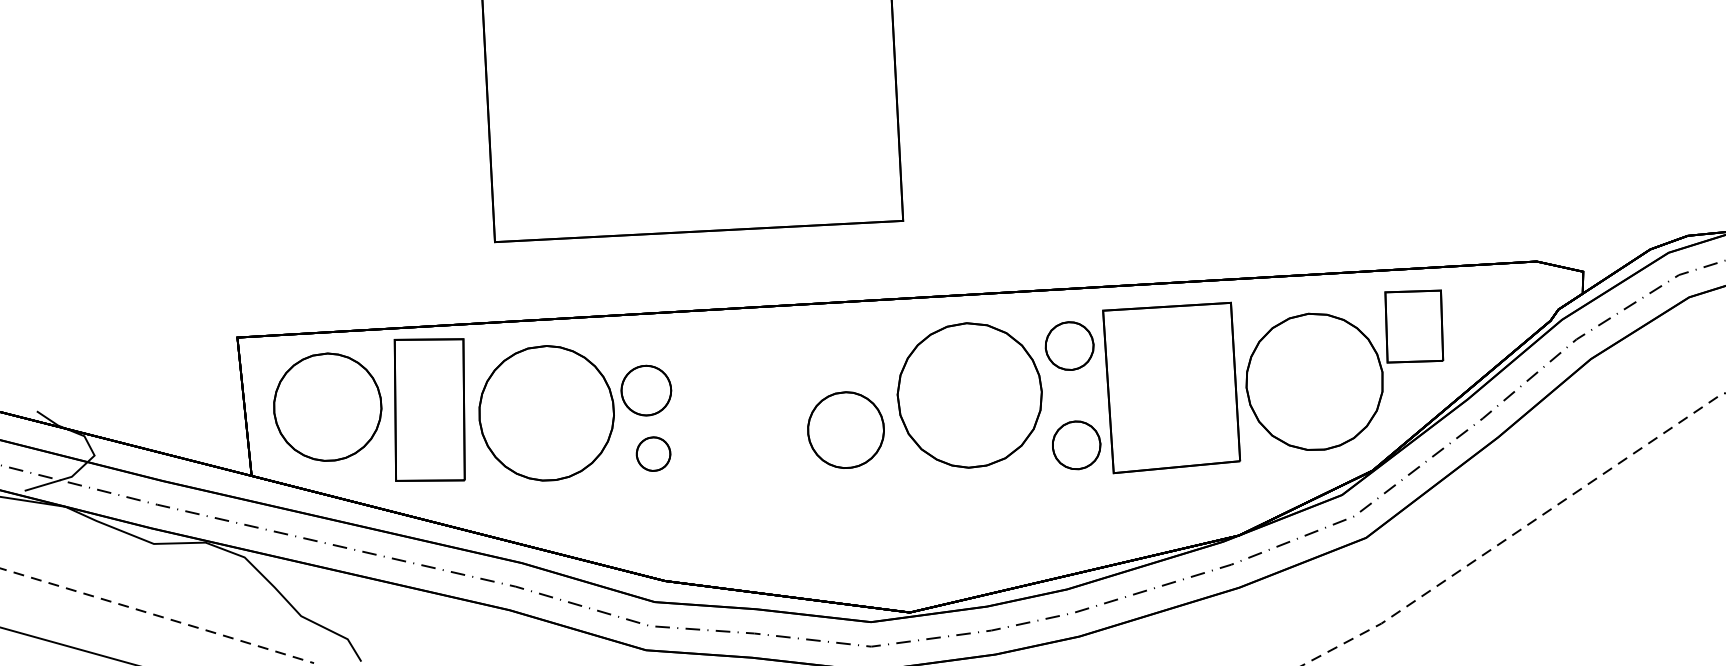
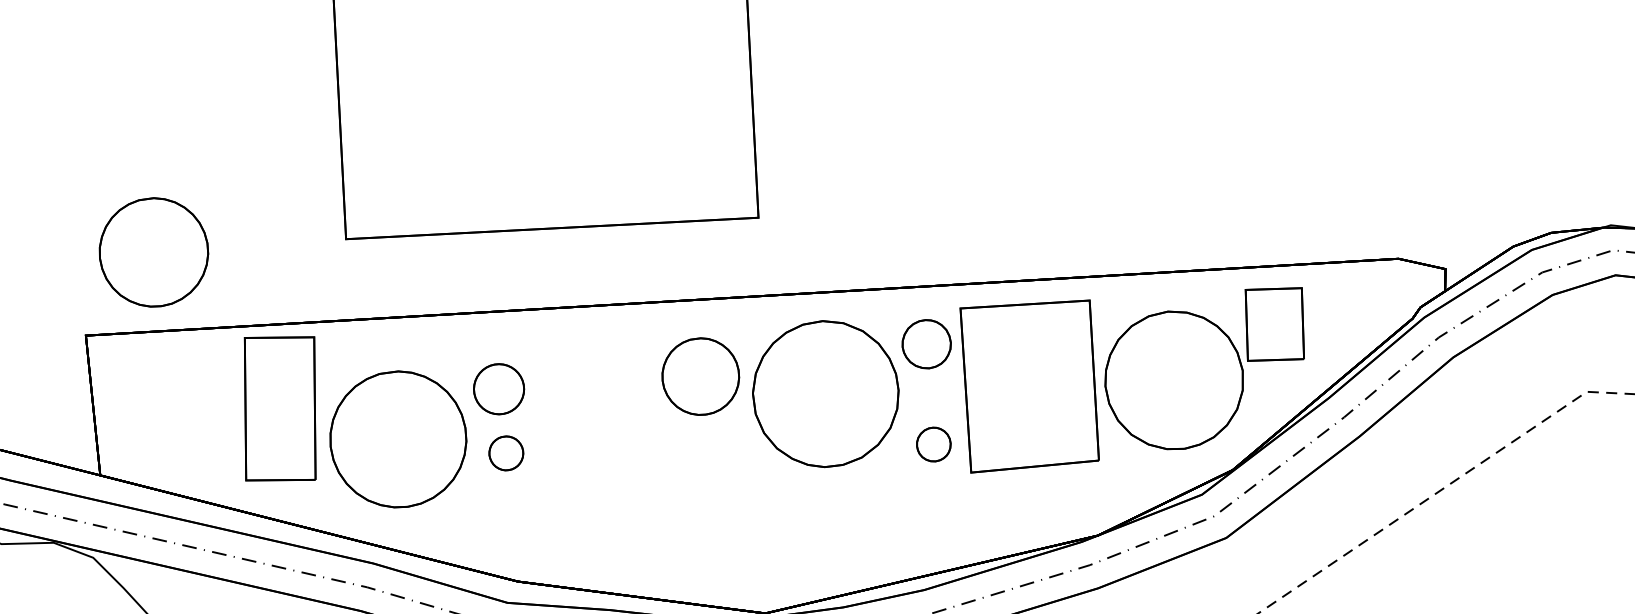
part: (327, 406) -> (153, 251), moved
part: (546, 413) -> (398, 439), moved
part: (845, 429) -> (700, 375), moved
part: (1076, 445) -> (933, 444), size x0.7

